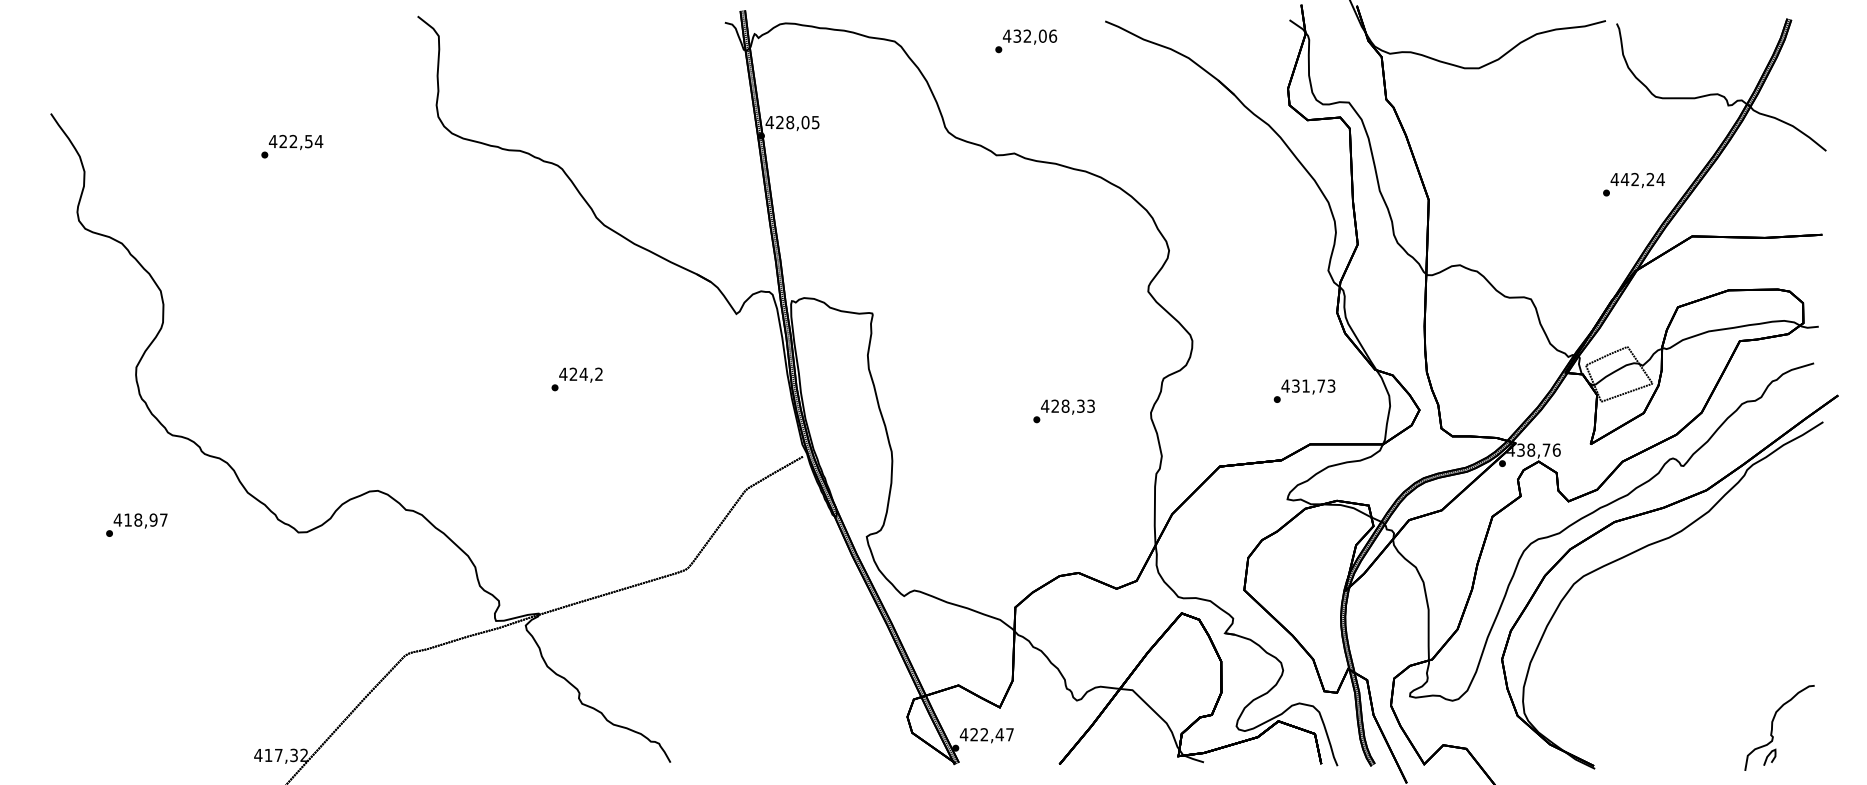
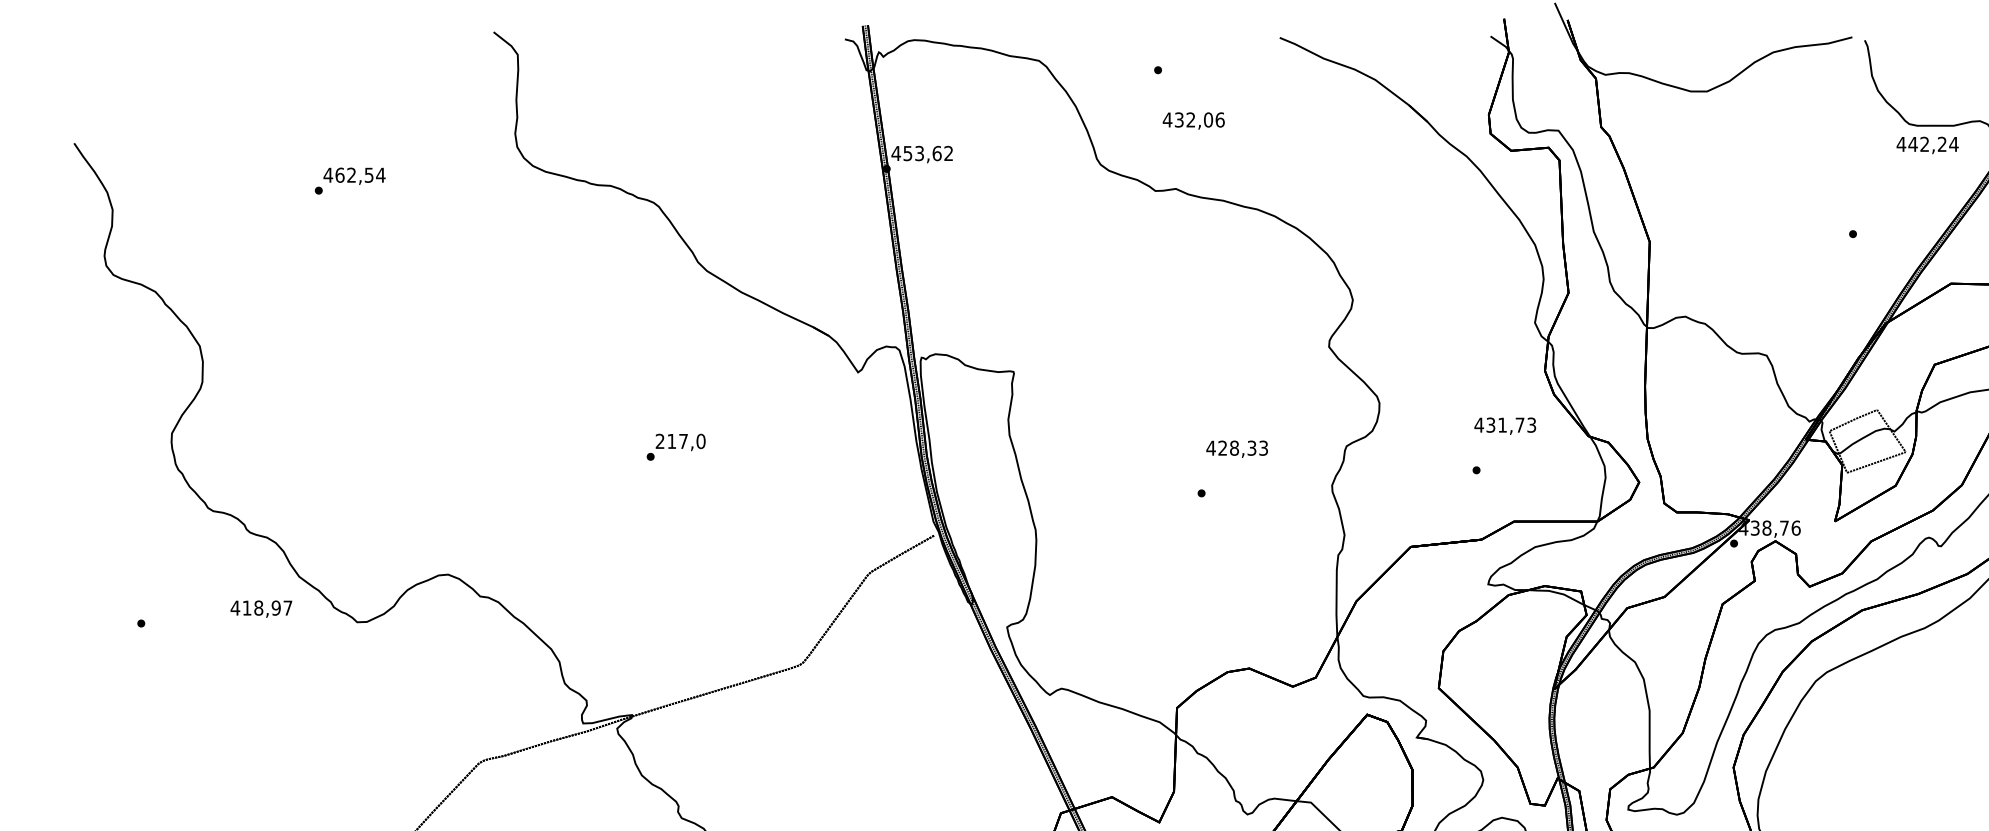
text: (1029, 36) -> (1193, 120), moved
text: (797, 122) -> (927, 153), 428,05 -> 453,62
text: (283, 141) -> (340, 175), 422,54 -> 462,54
text: (1637, 180) -> (1927, 145), moved
text: (581, 373) -> (680, 440), 424,2 -> 217,0
text: (1308, 386) -> (1505, 425), moved
text: (1067, 406) -> (1236, 448), moved
text: (140, 520) -> (261, 608), moved

